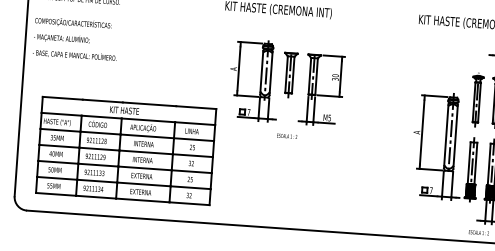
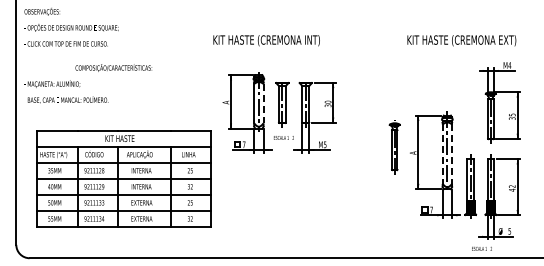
text: (73, 22) -> (113, 67), moved
line: (271, 72) -> (263, 103), solid -> dashed
part: (476, 99) -> (394, 147), moved
text: (286, 135) -> (283, 137), moved
line: (446, 135) -> (442, 154), solid -> dashed
line: (456, 136) -> (452, 154), solid -> dashed
part: (125, 150) -> (123, 178), moved

